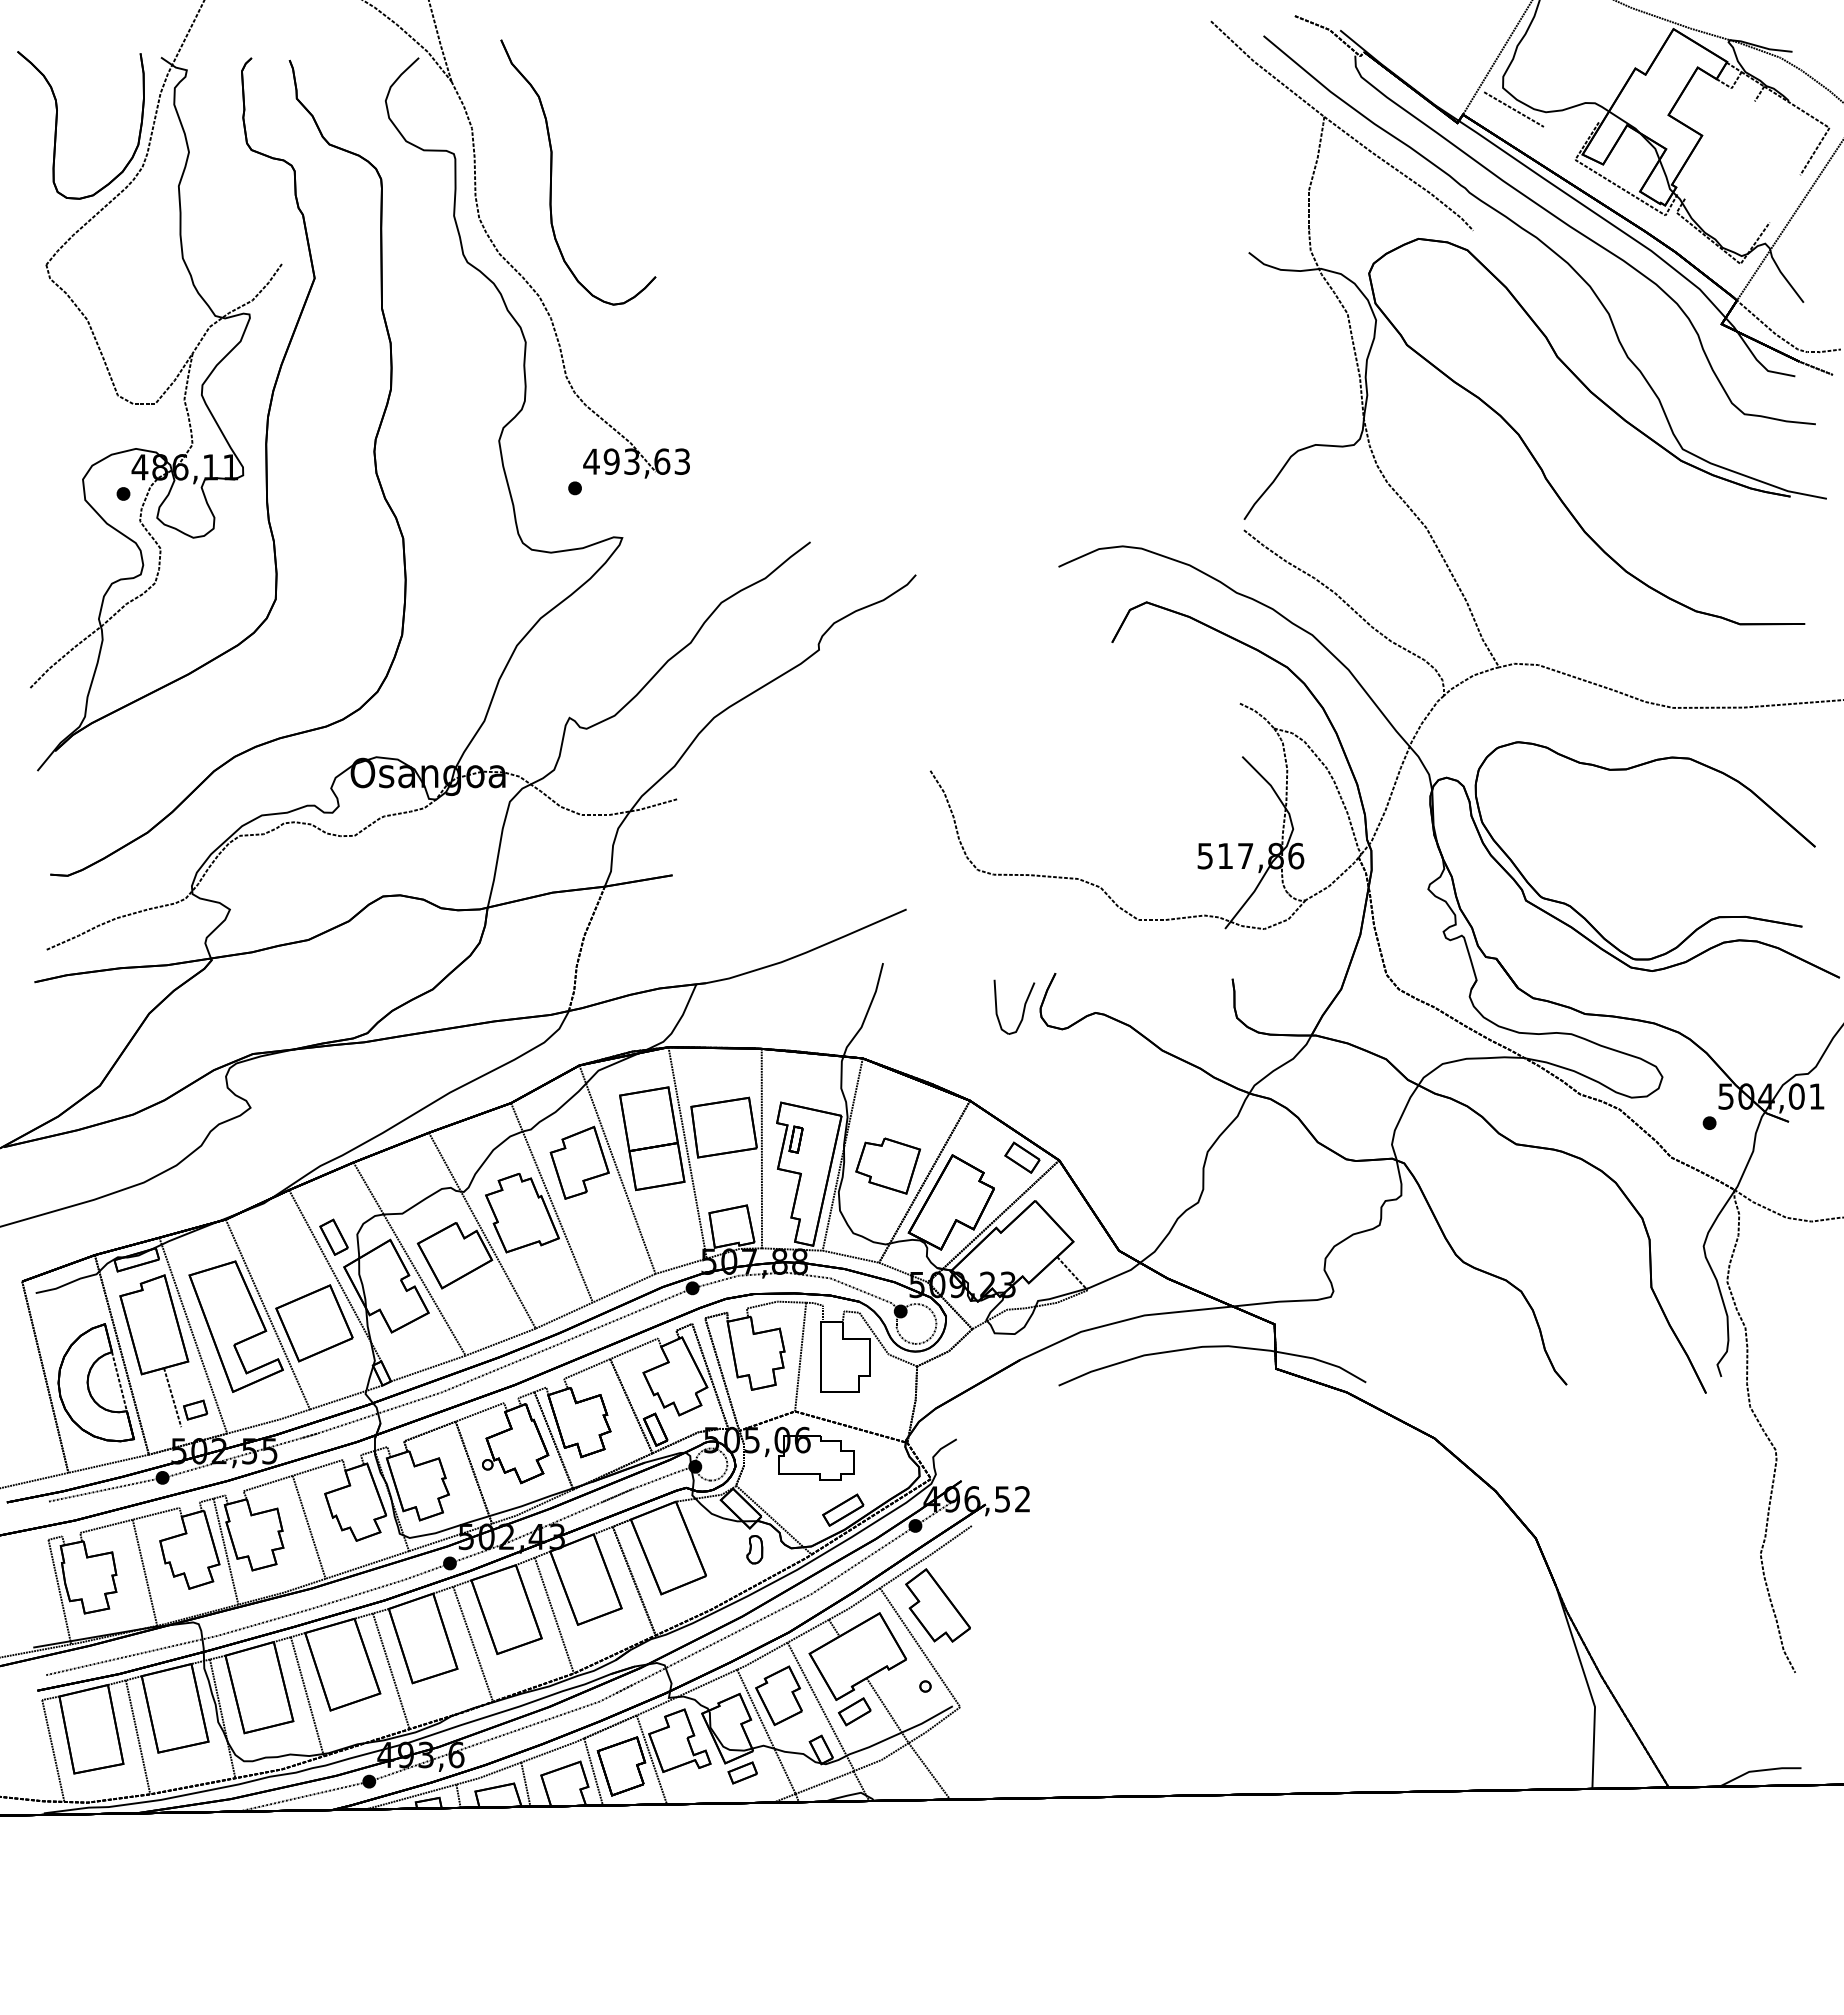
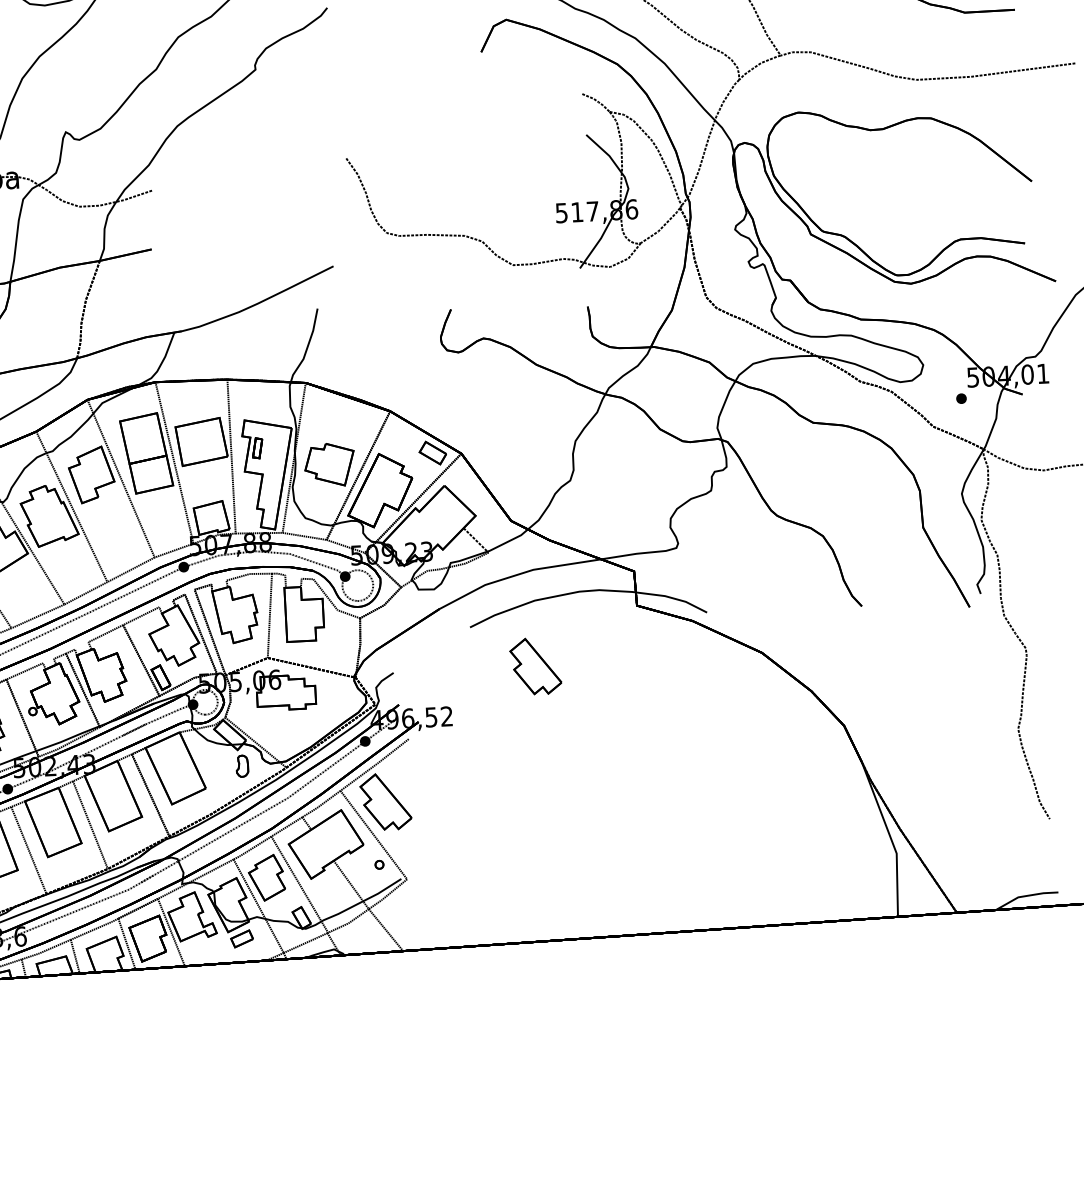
part: (1023, 1007) -> (427, 337), removed
part: (1140, 1440) -> (535, 666), added
part: (843, 1509) -> (309, 731), removed
part: (854, 1711) -> (325, 886), removed

